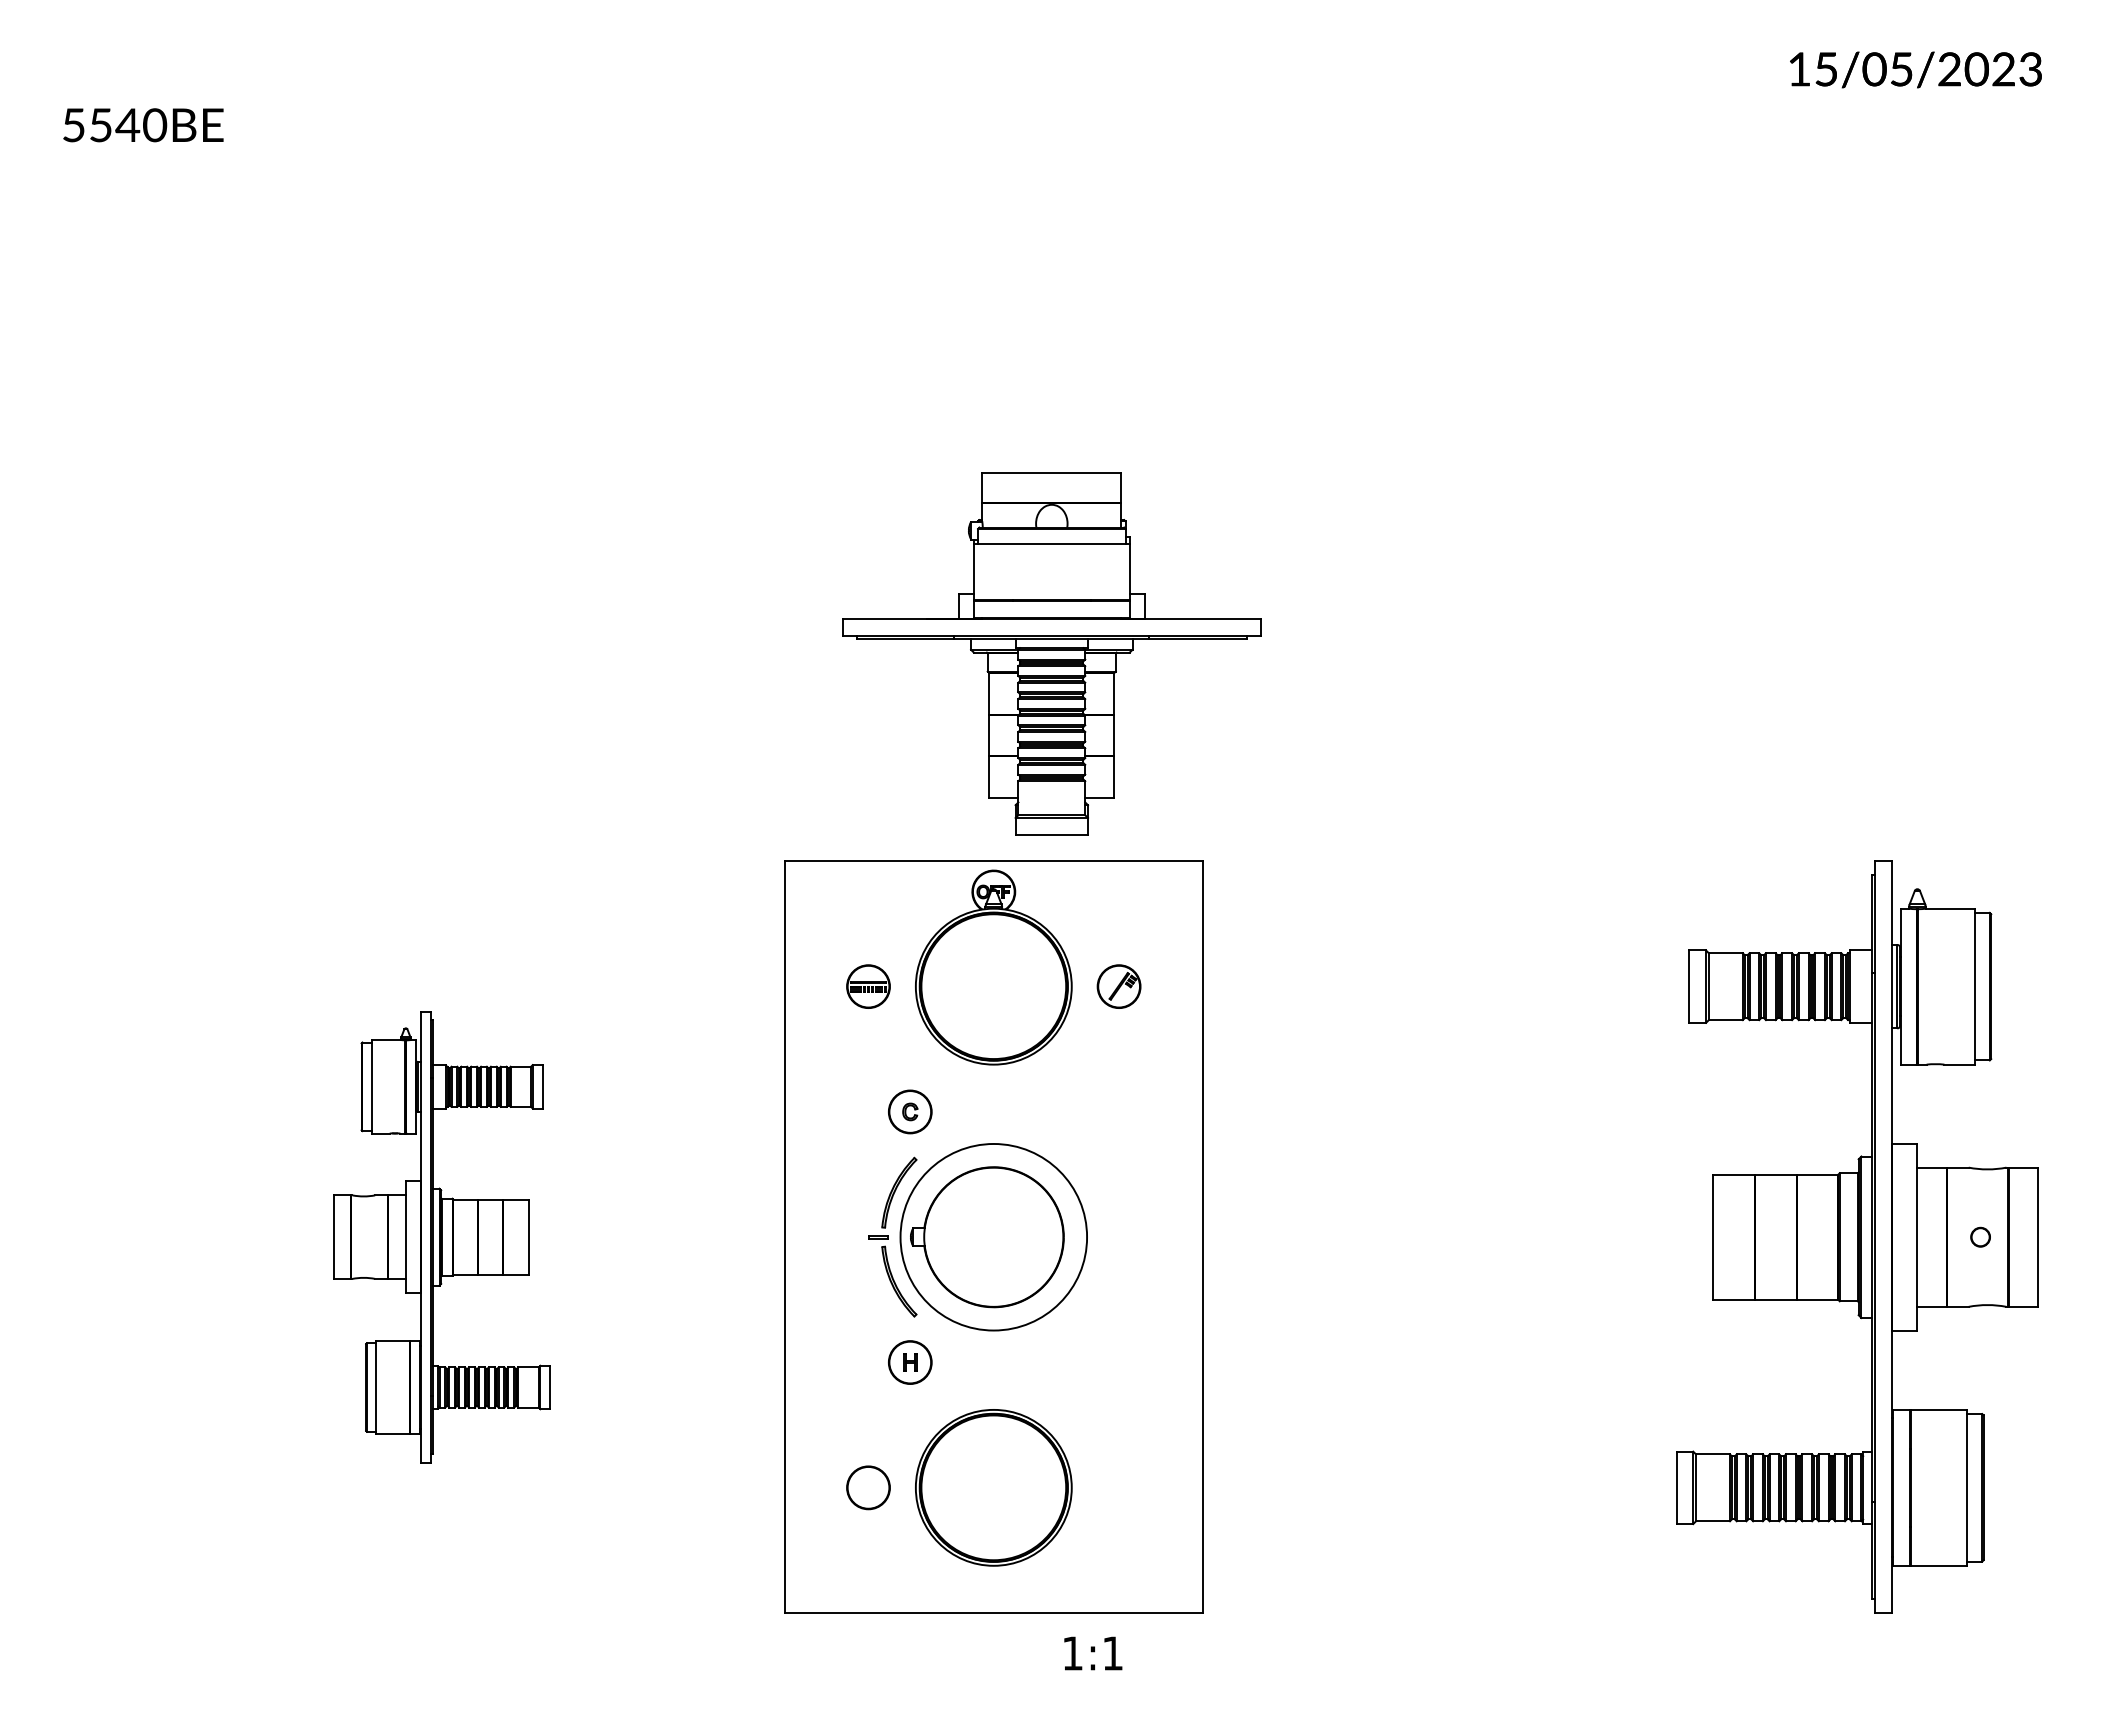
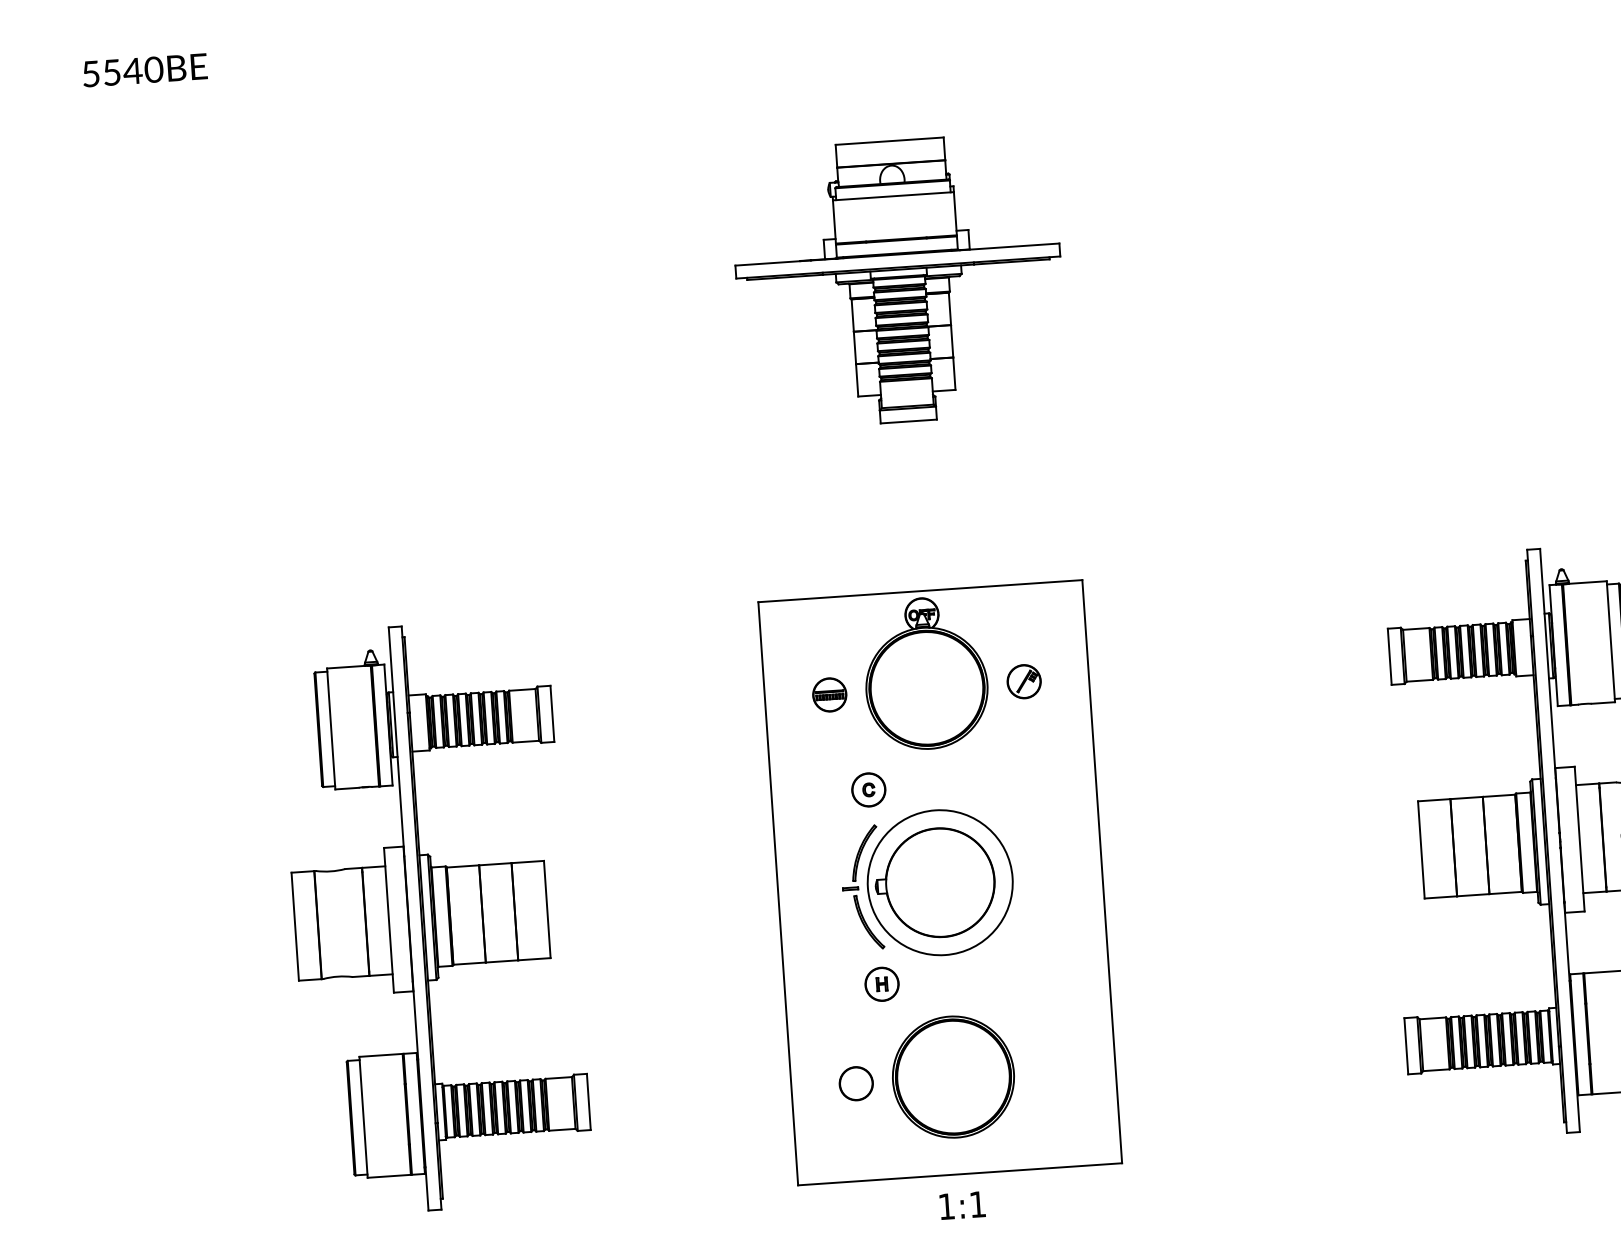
part: (1051, 653) -> (898, 280), moved
part: (441, 1236) -> (434, 916), size x1.67
part: (993, 1236) -> (939, 882), moved

